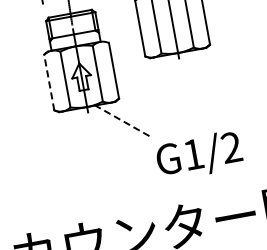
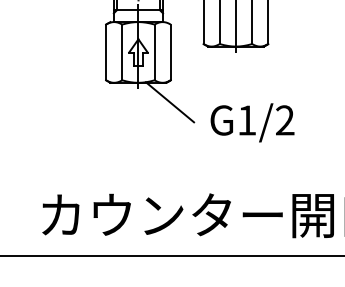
line: (49, 82) -> (106, 52), dashed -> solid
line: (122, 120) -> (170, 102), dashed -> solid
text: (199, 155) -> (252, 122), moved

